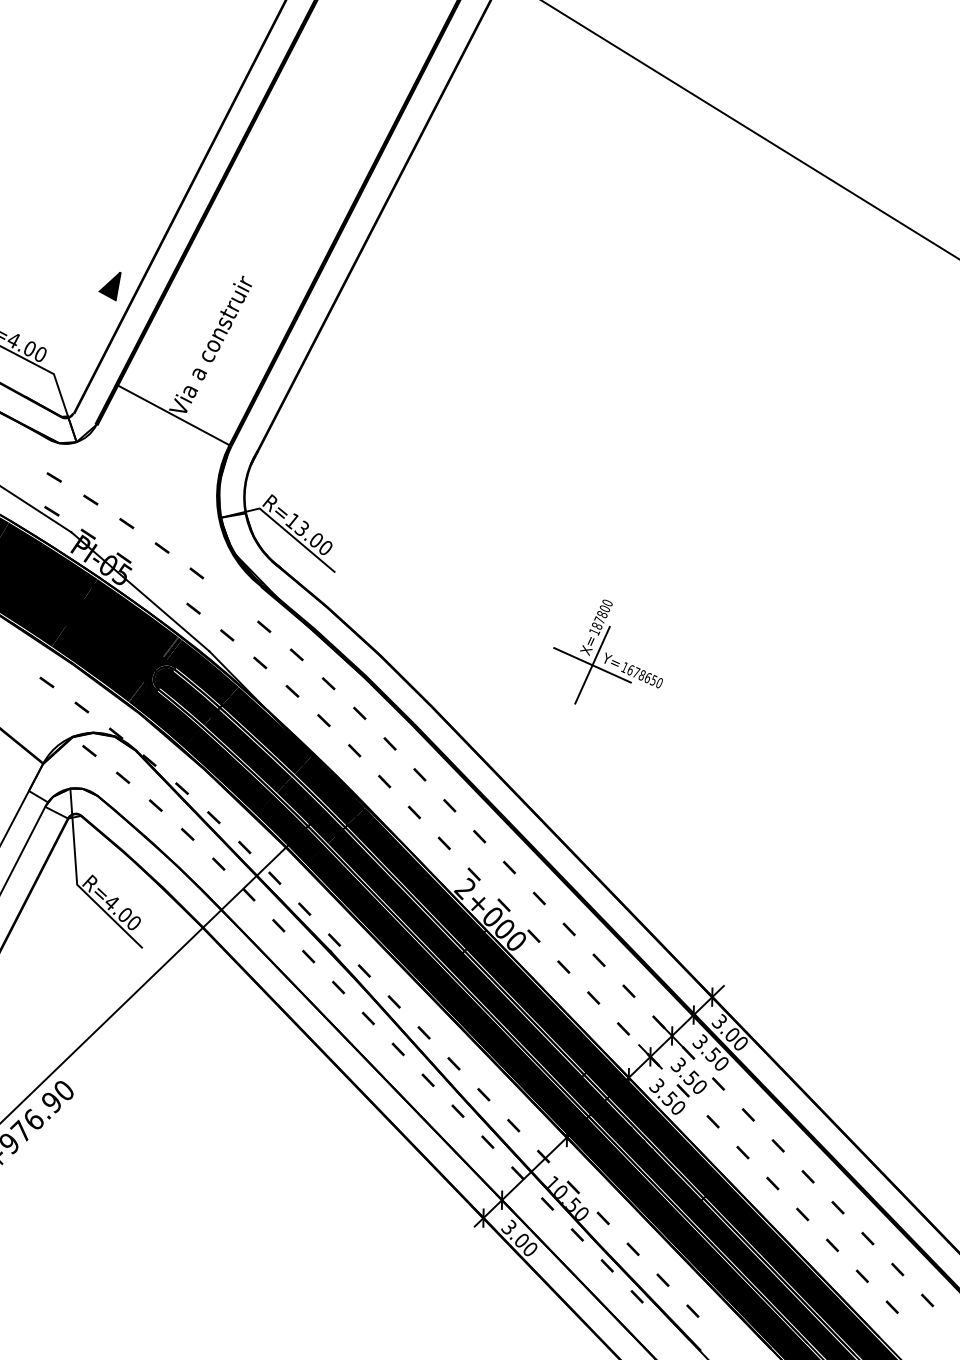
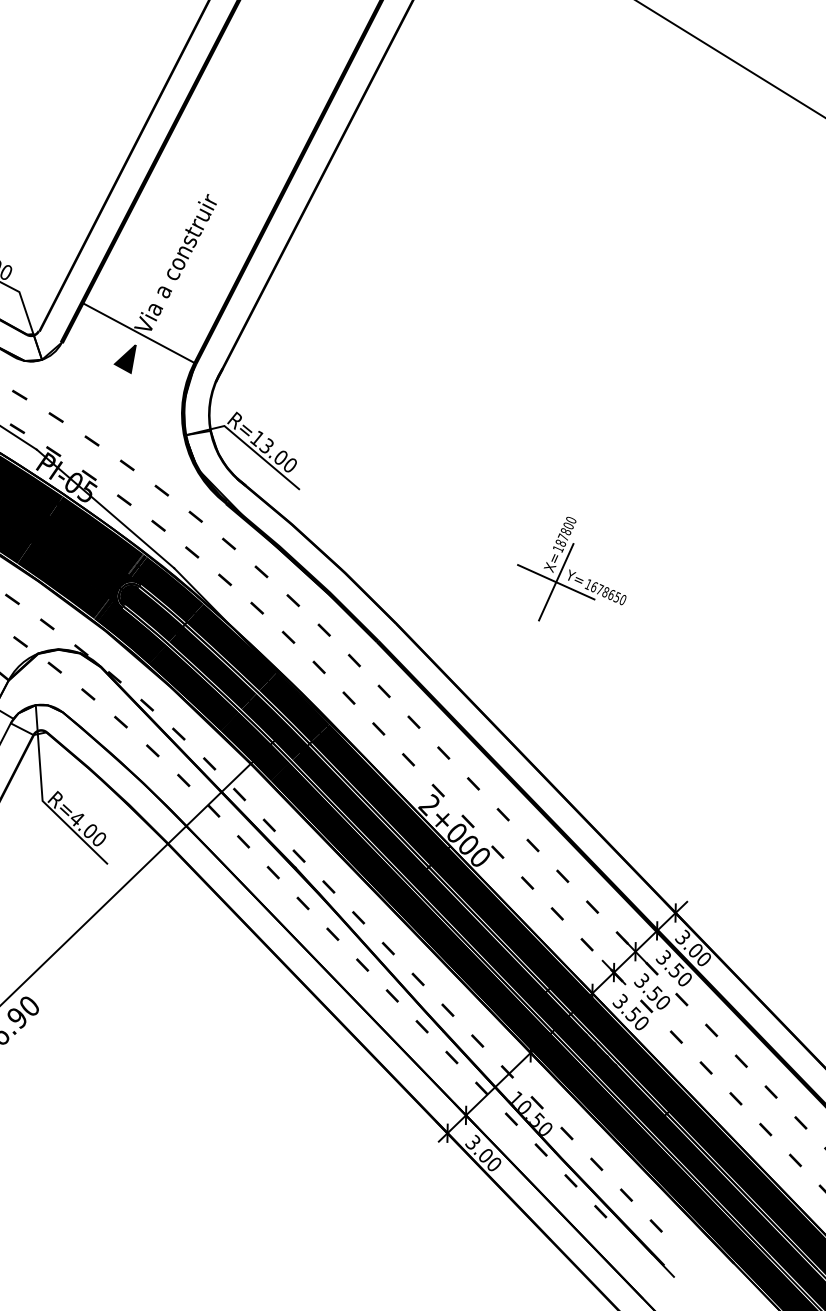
part: (109, 286) -> (124, 359), moved
line: (158, 582) -> (123, 499), added
line: (230, 599) -> (195, 516), added
line: (54, 724) -> (19, 641), added

